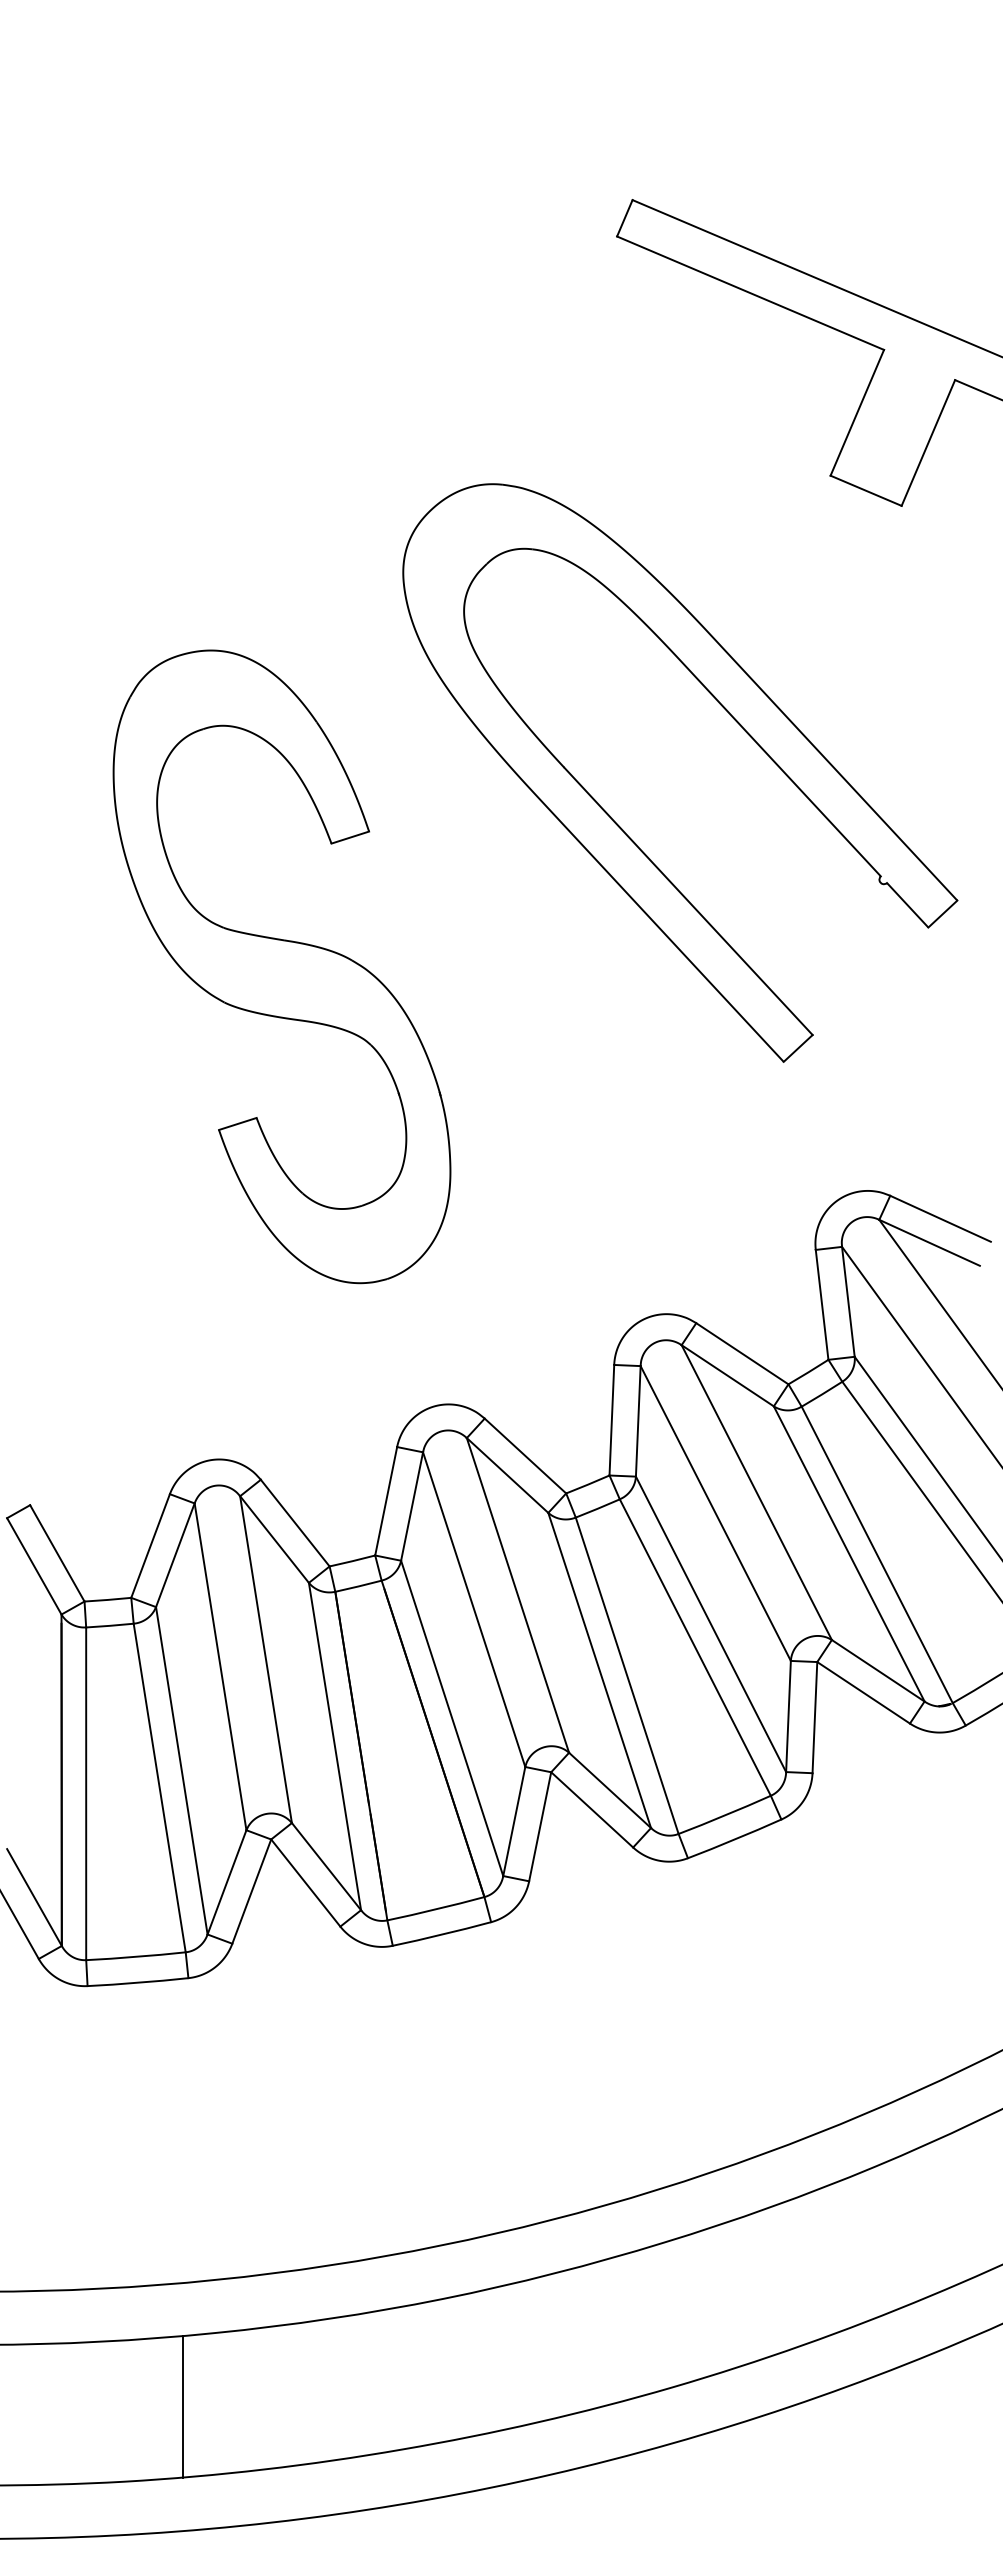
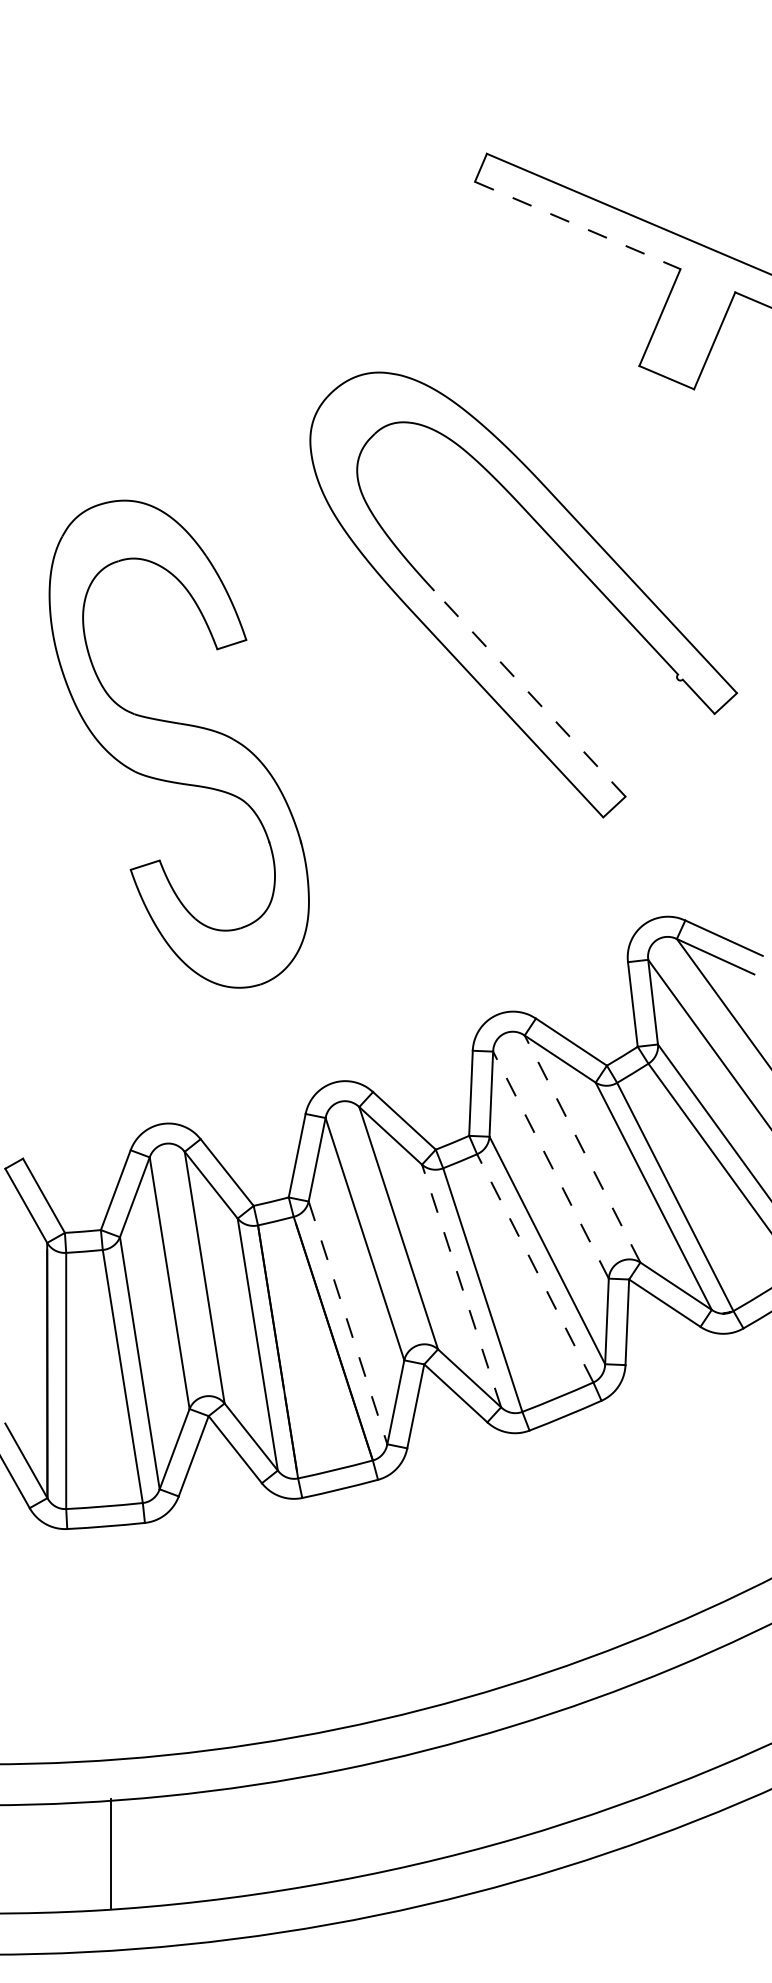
line: (751, 293) -> (578, 225), solid -> dashed
line: (688, 901) -> (529, 693), solid -> dashed
part: (281, 966) -> (178, 743), moved
line: (756, 1492) -> (582, 1148), solid -> dashed
line: (715, 1513) -> (550, 1165), solid -> dashed
line: (695, 1647) -> (535, 1268), solid -> dashed
line: (599, 1670) -> (461, 1286), solid -> dashed
line: (452, 1718) -> (348, 1322), solid -> dashed
line: (183, 2406) -> (111, 1852), moved

